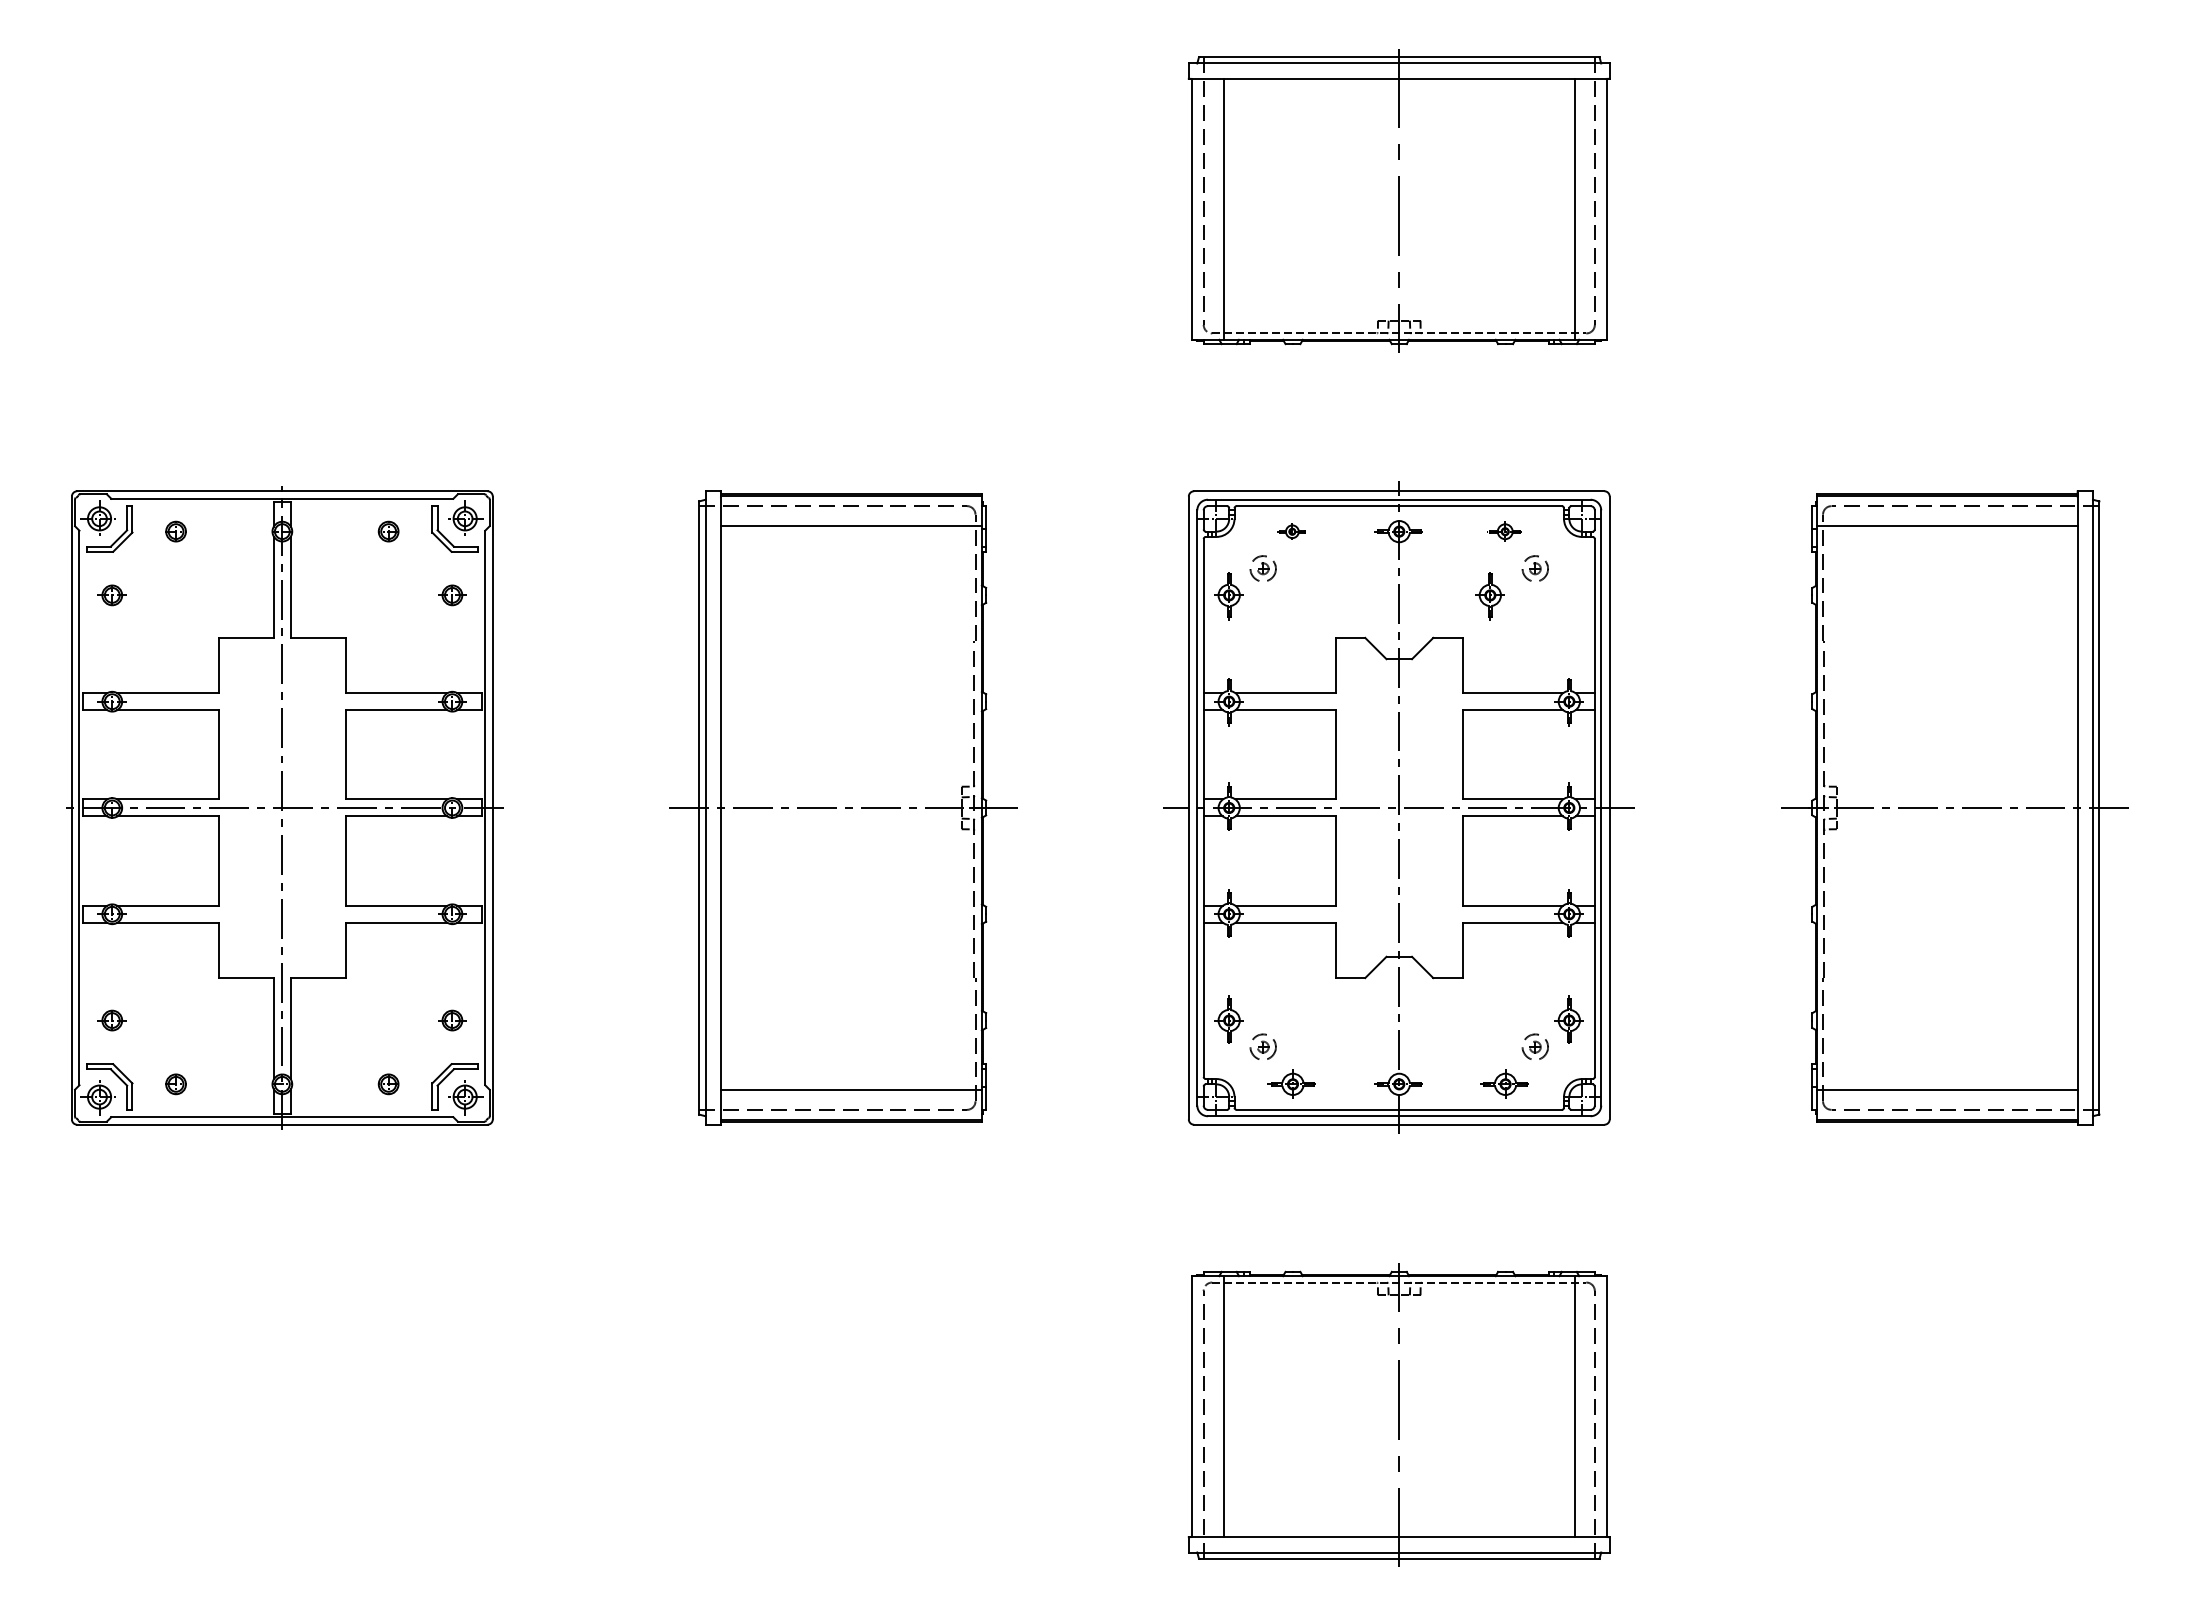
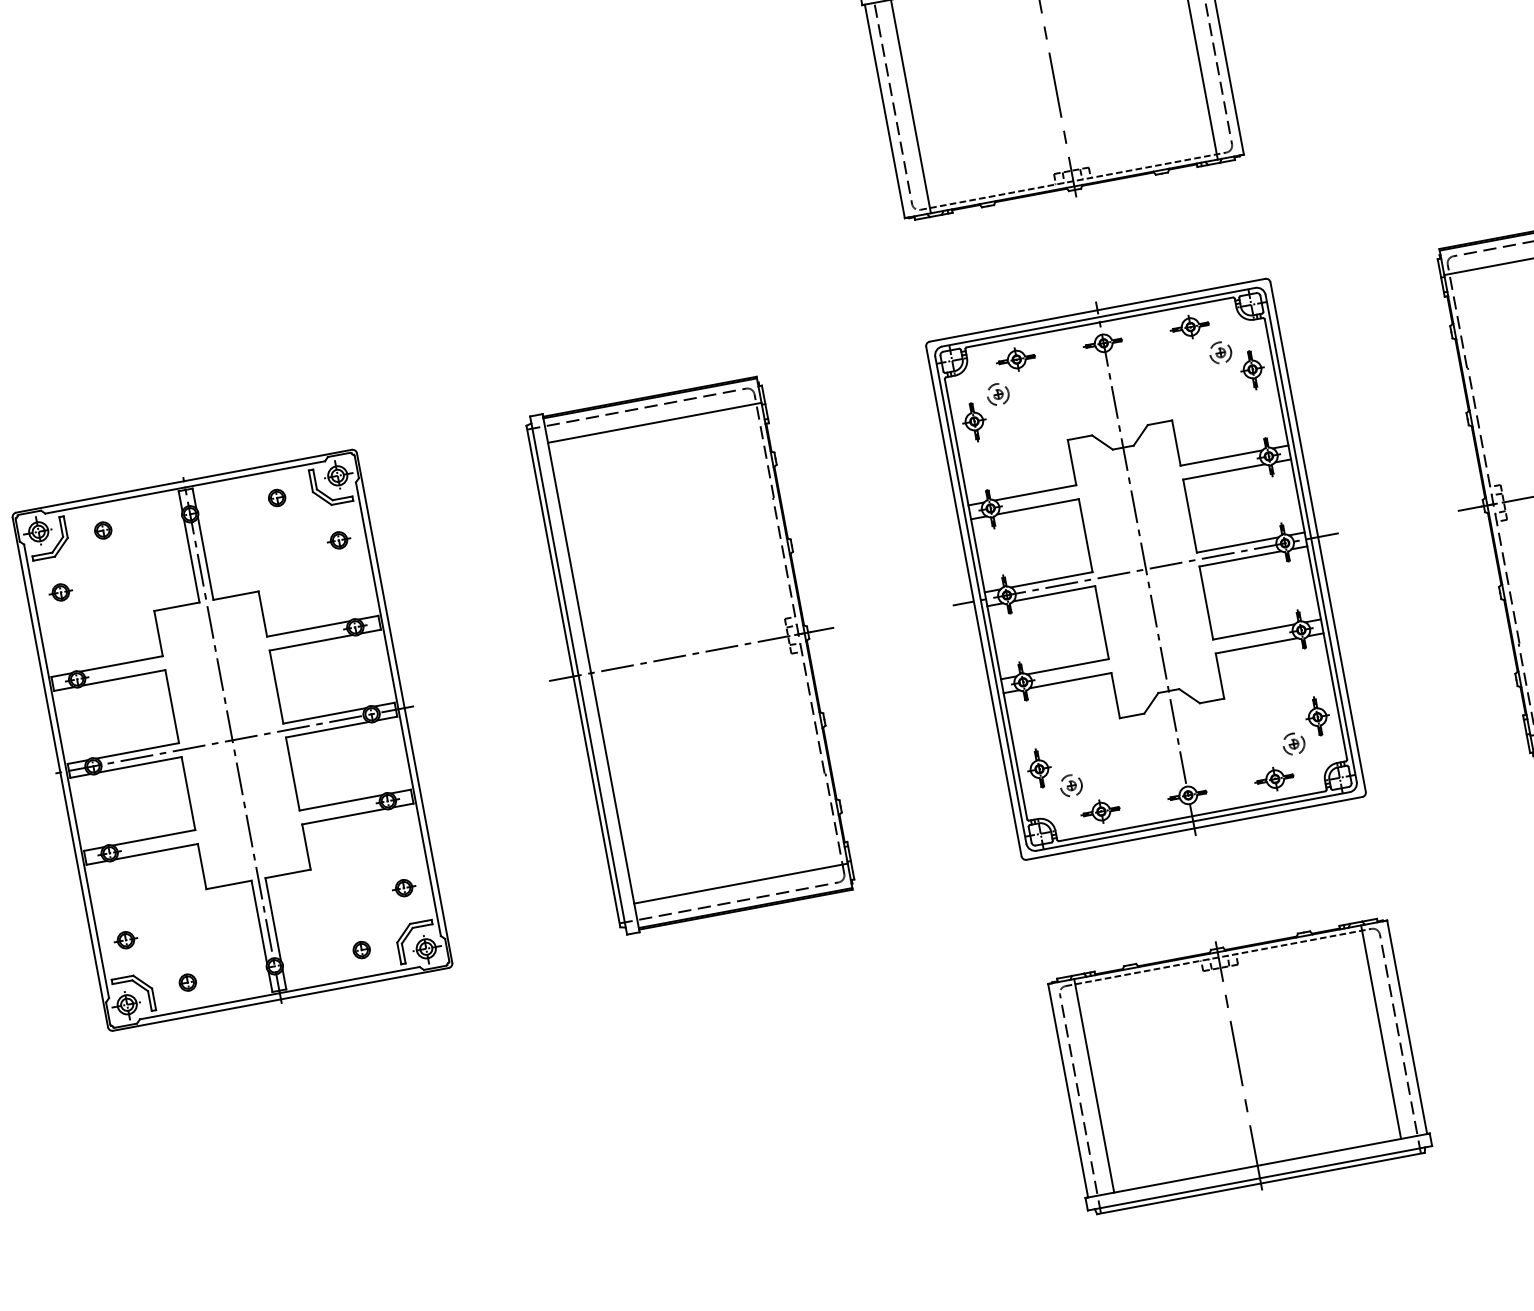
part: (1291, 531) -> (1015, 359), size x1.67
part: (1504, 531) -> (1189, 327), size x1.43
part: (1489, 596) -> (1252, 370), moved

